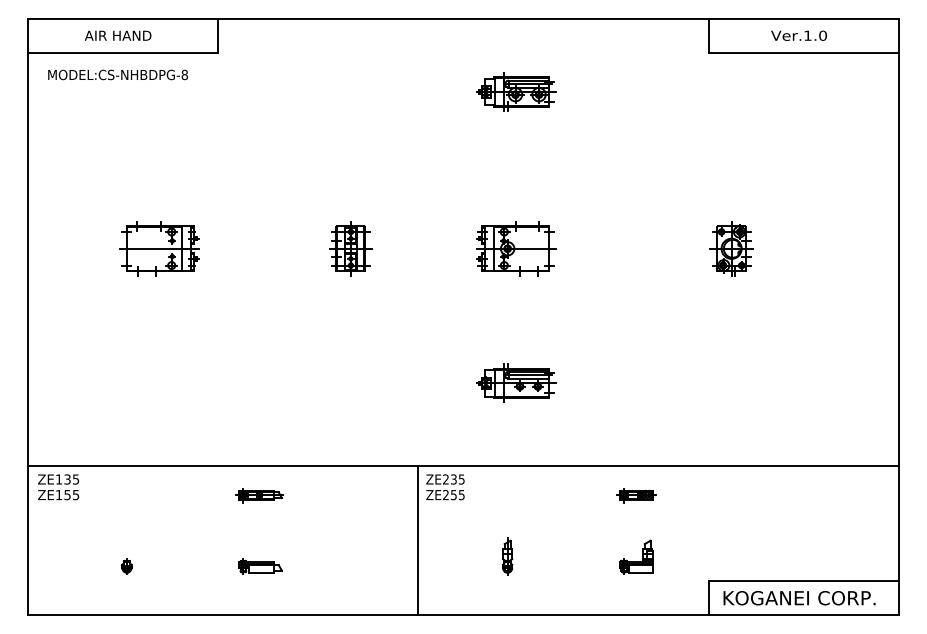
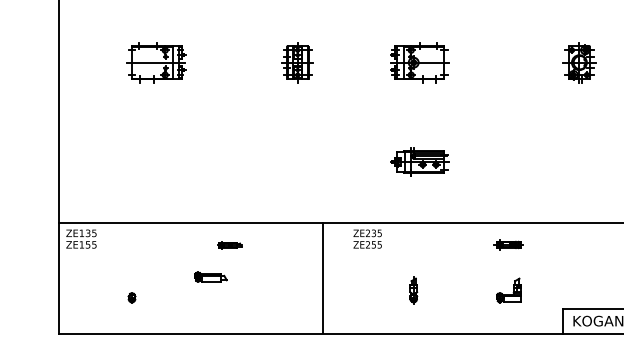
part: (259, 495) -> (230, 245), size x0.7
line: (417, 540) -> (323, 278), moved
part: (260, 566) -> (210, 277), moved

